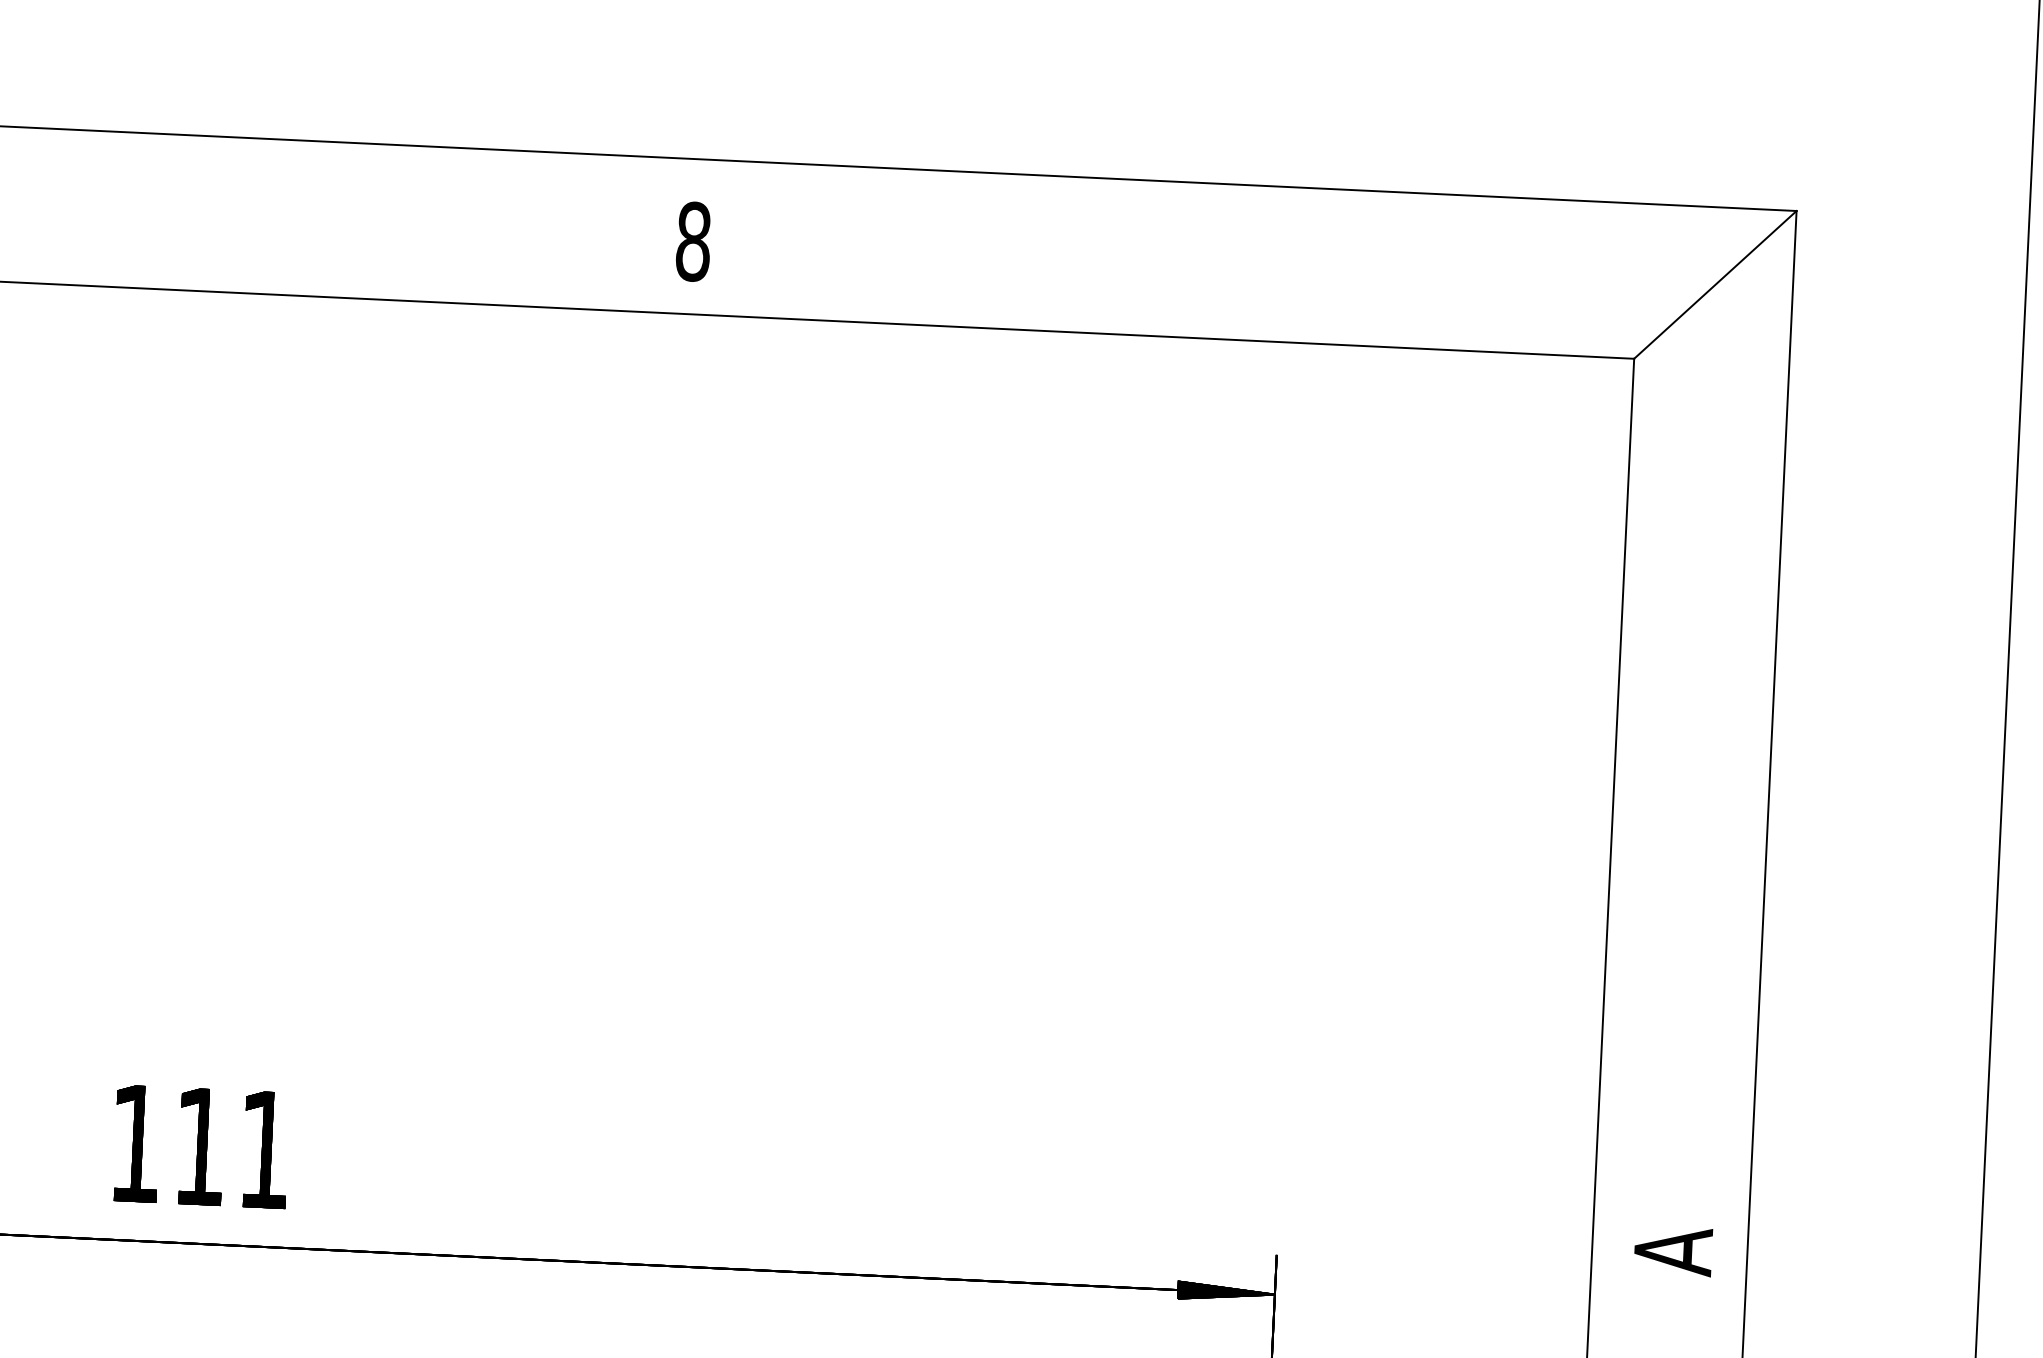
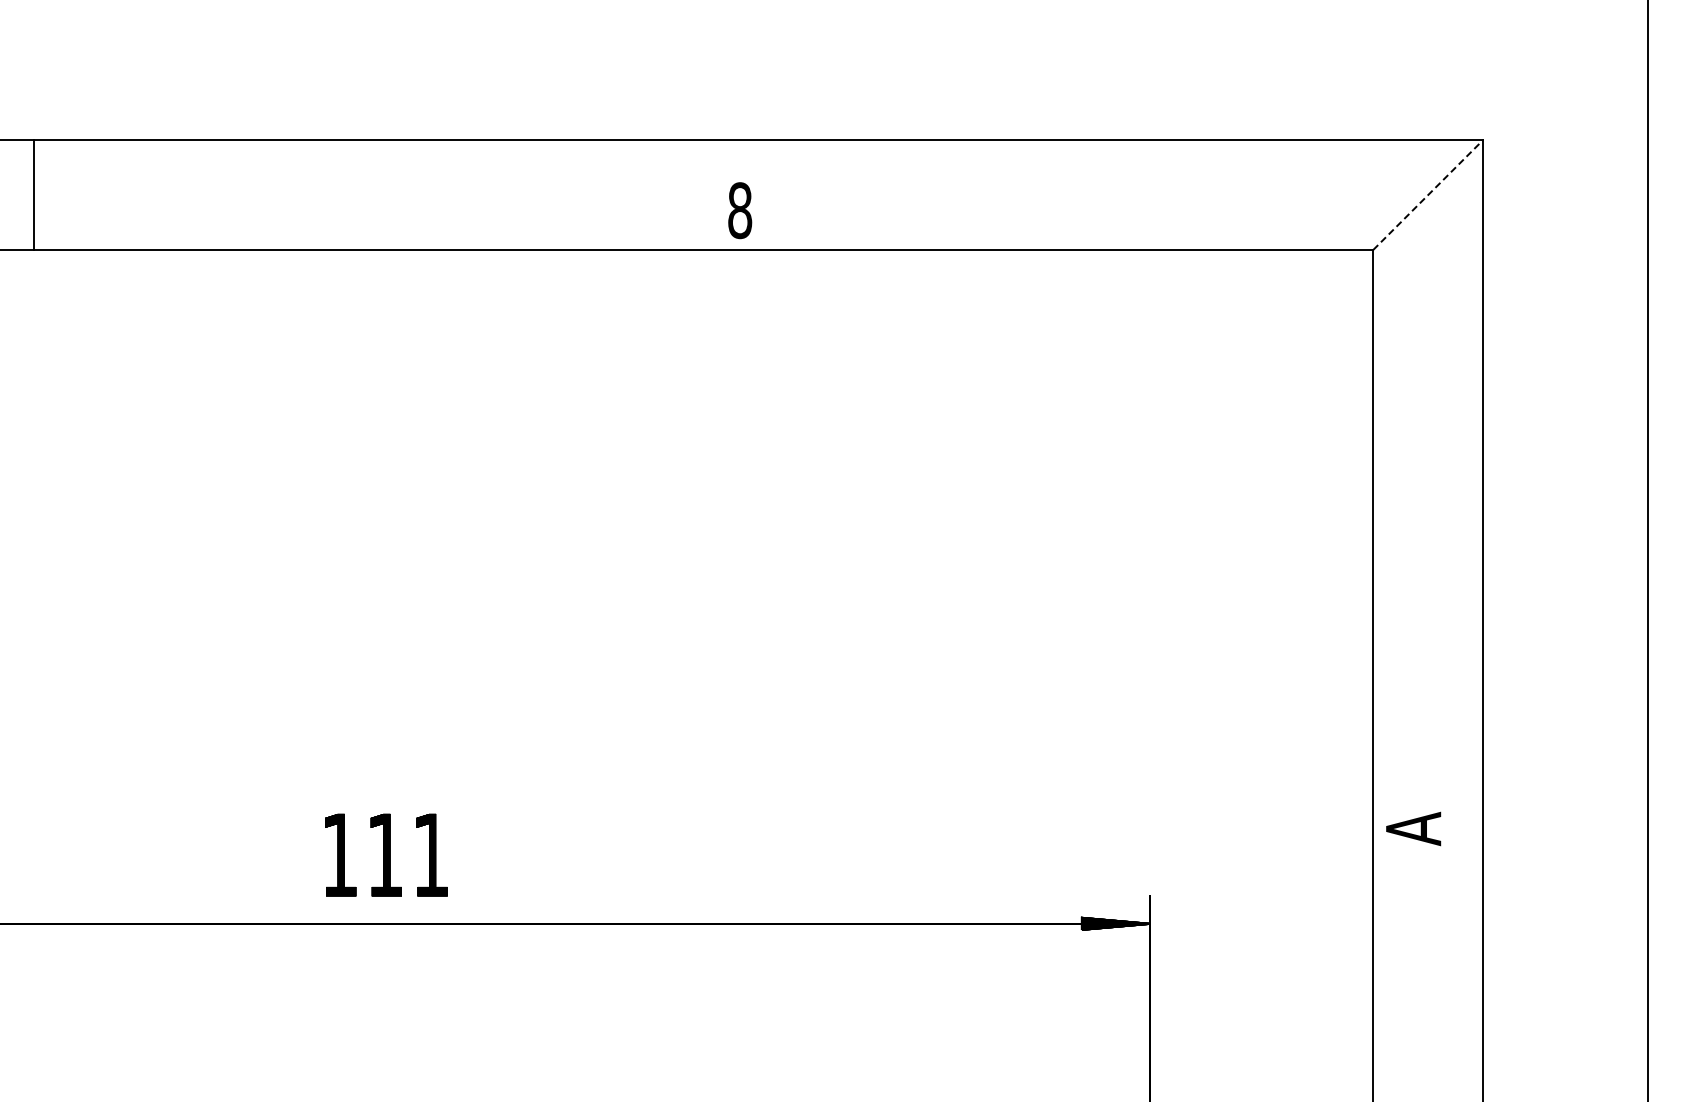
text: (694, 241) -> (740, 210), moved
line: (1715, 285) -> (1428, 195), solid -> dashed
text: (1673, 1250) -> (1413, 828), moved

